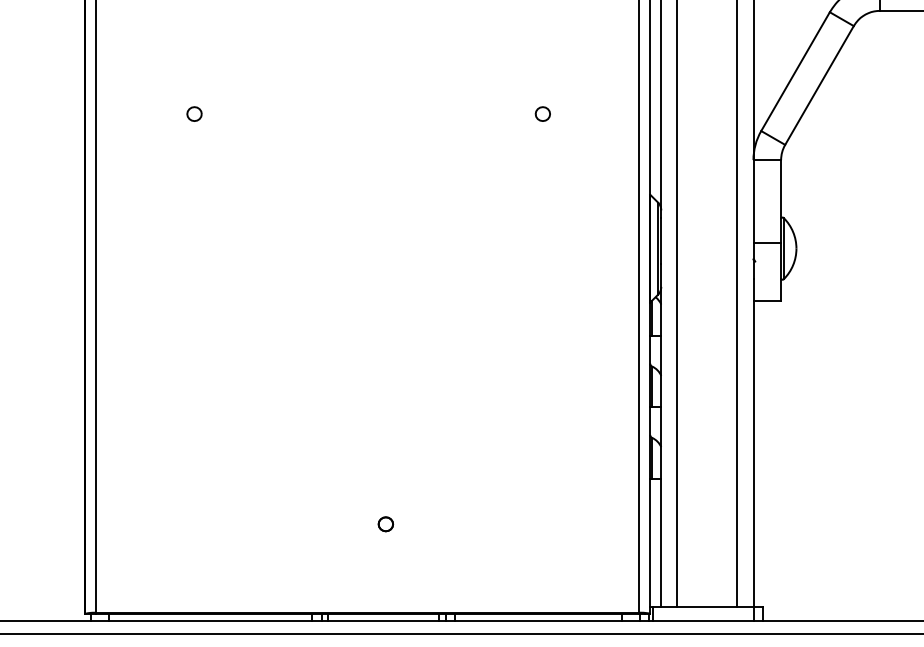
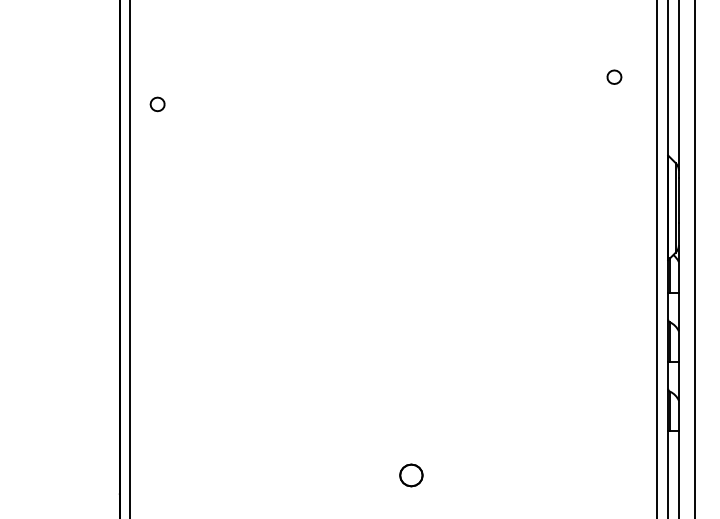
part: (194, 113) -> (157, 103), moved
part: (542, 113) -> (614, 76), moved
part: (385, 524) -> (411, 475), size x1.6

